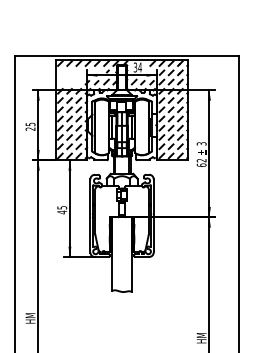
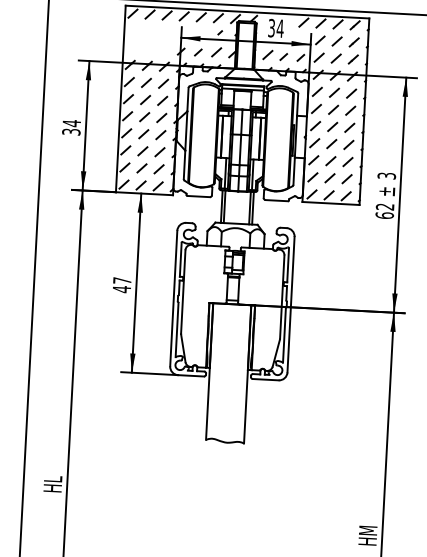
text: (30, 126) -> (71, 127), 25 -> 34
text: (62, 207) -> (122, 280), 45 -> 47
text: (30, 318) -> (52, 482), HM -> HL

